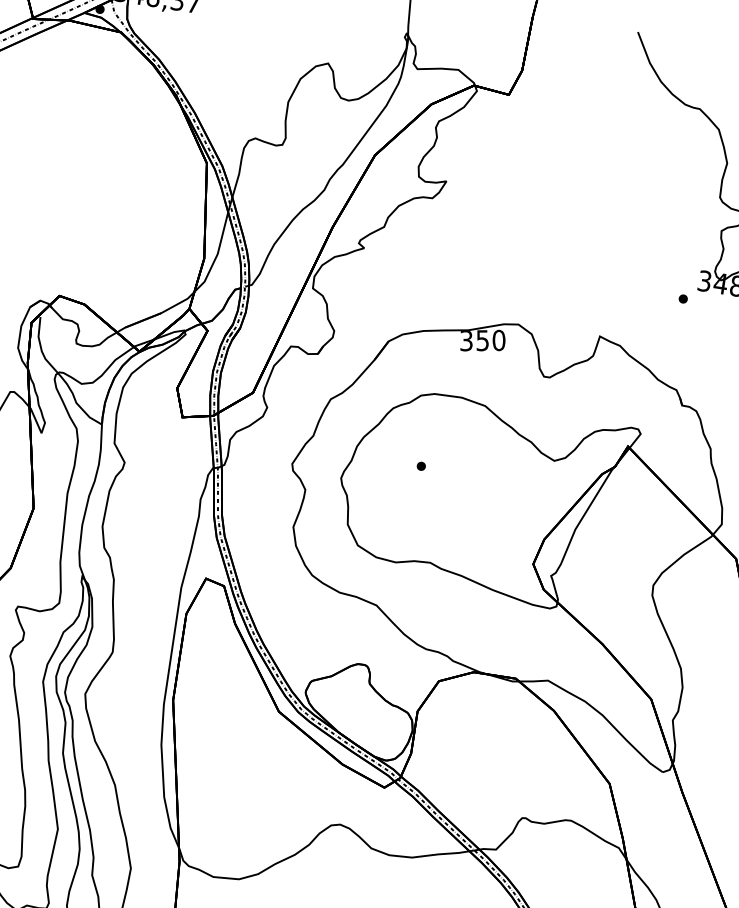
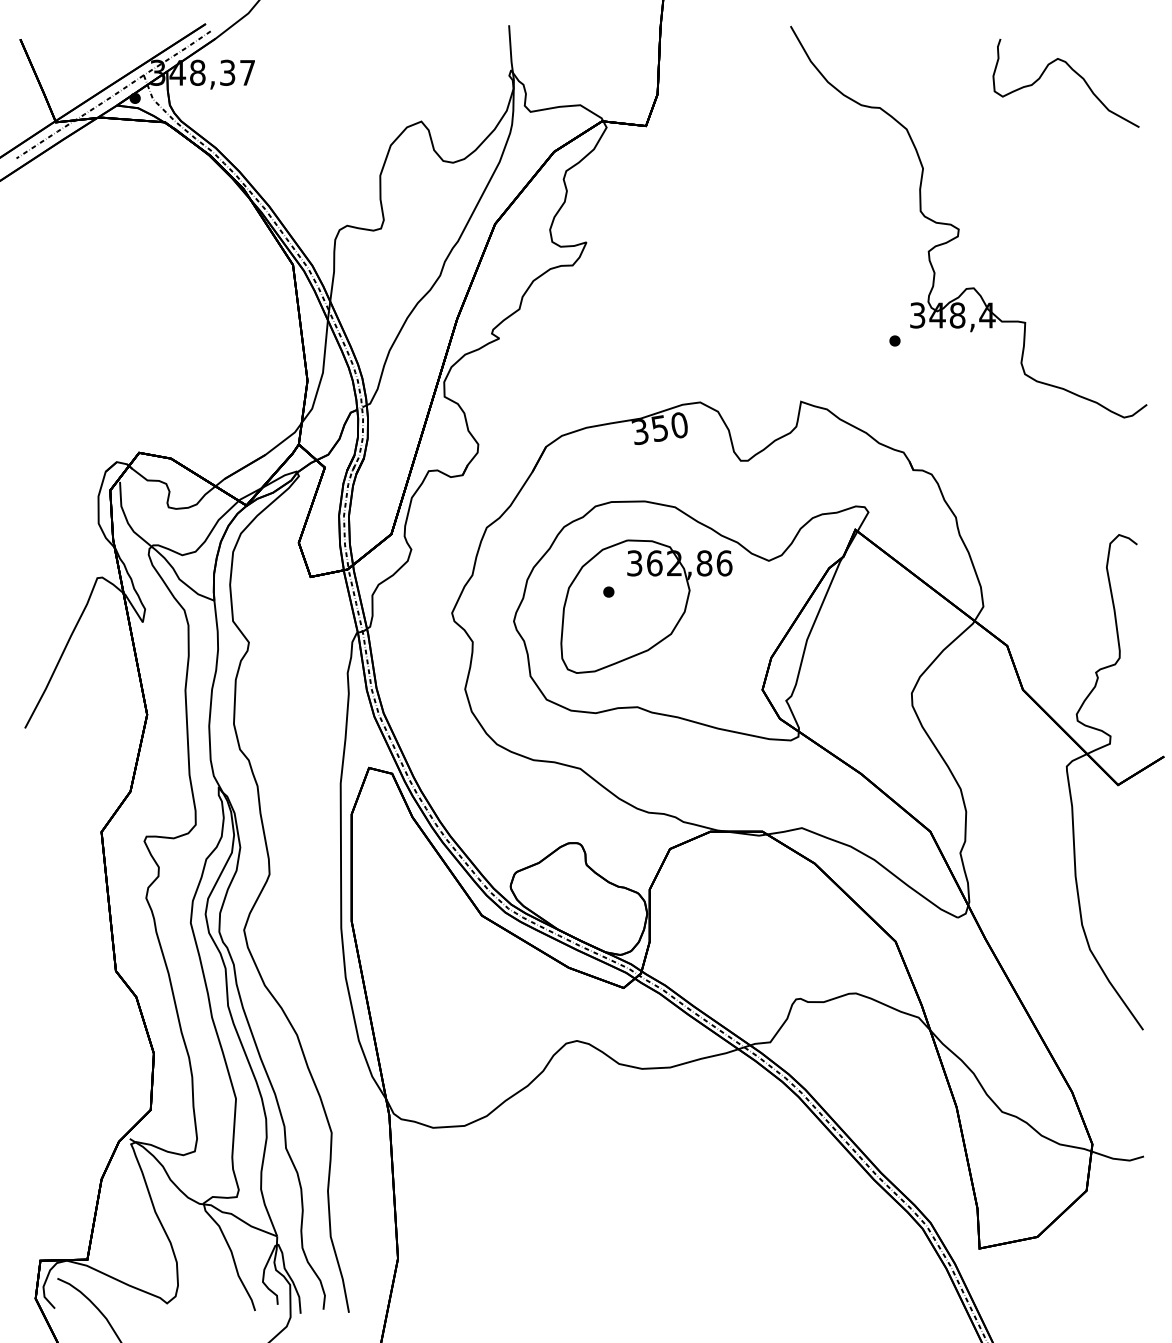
part: (449, 482) -> (646, 606), added

